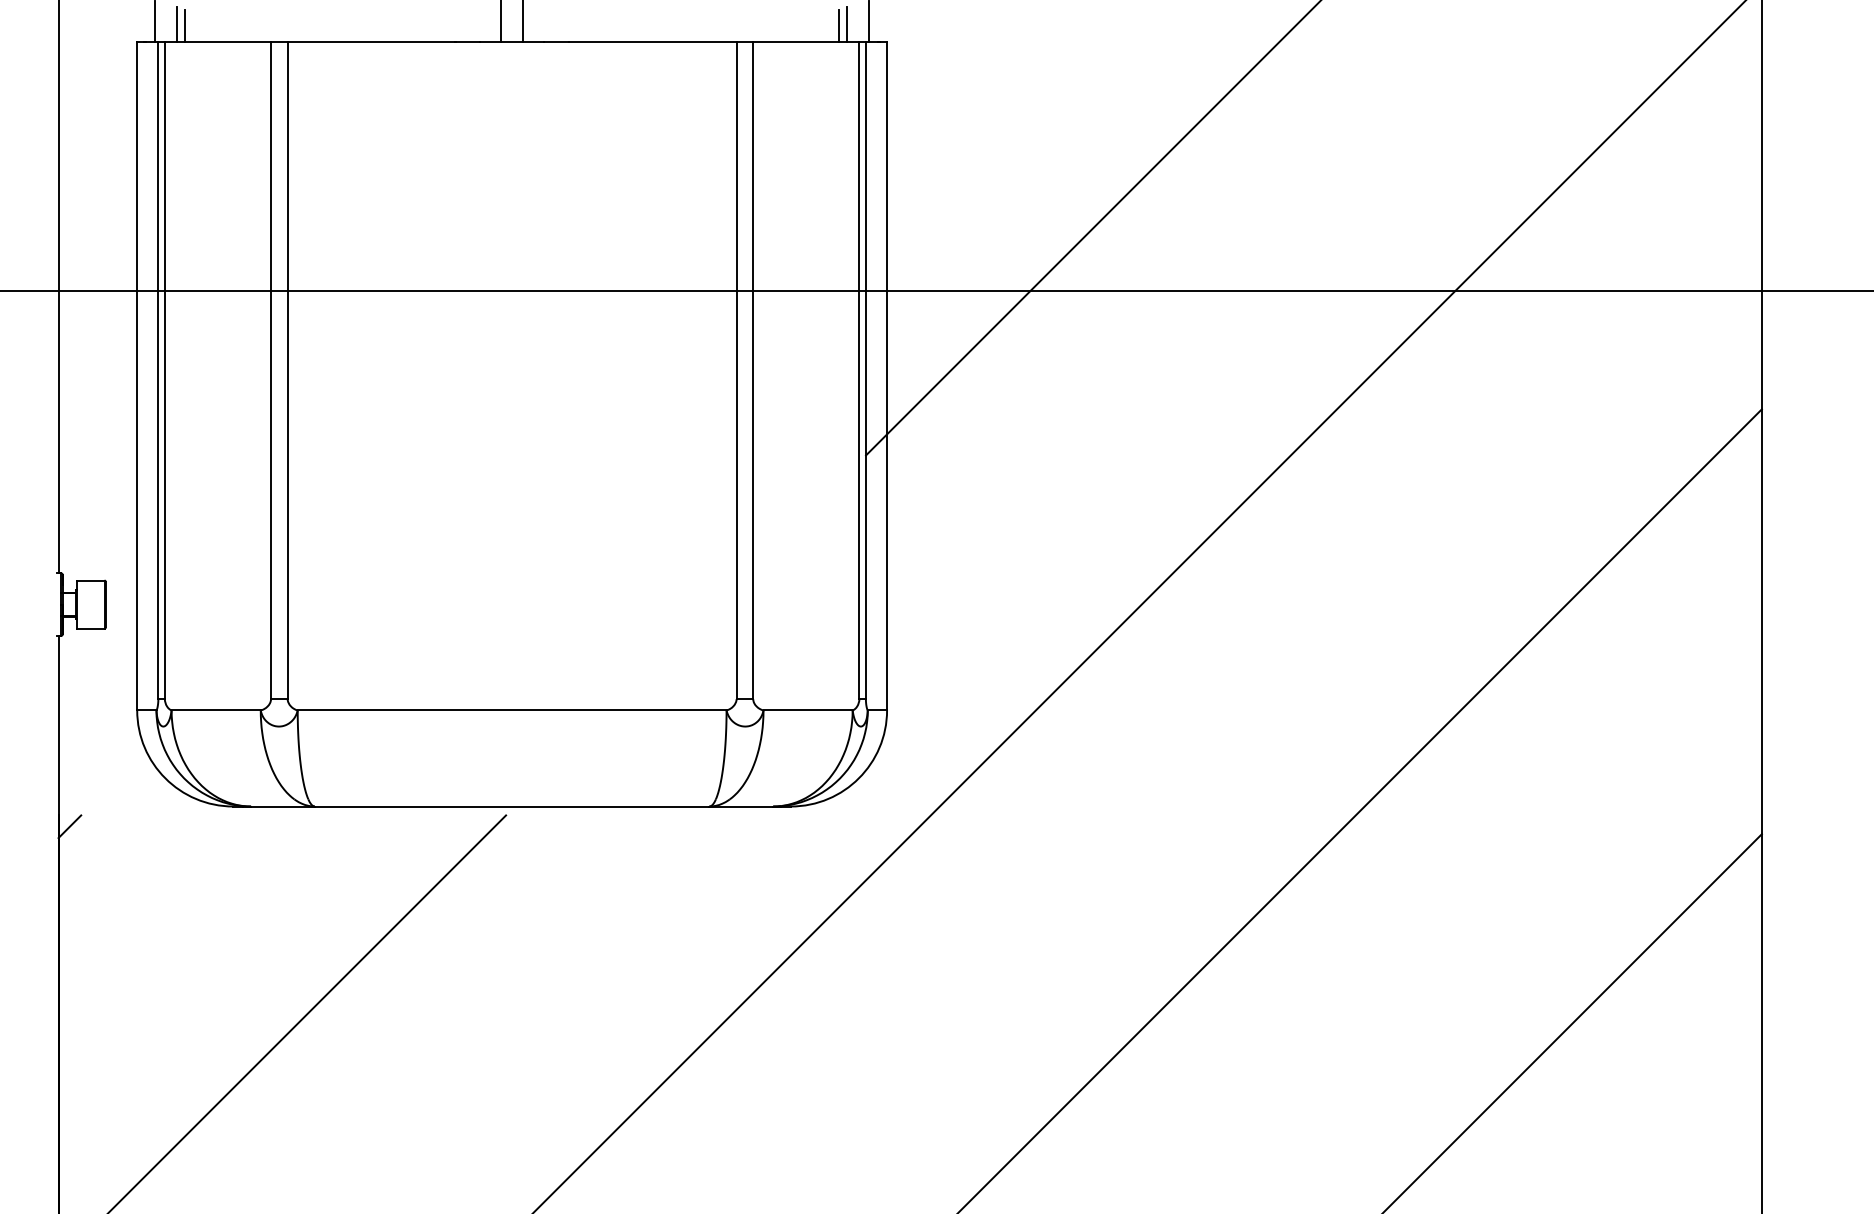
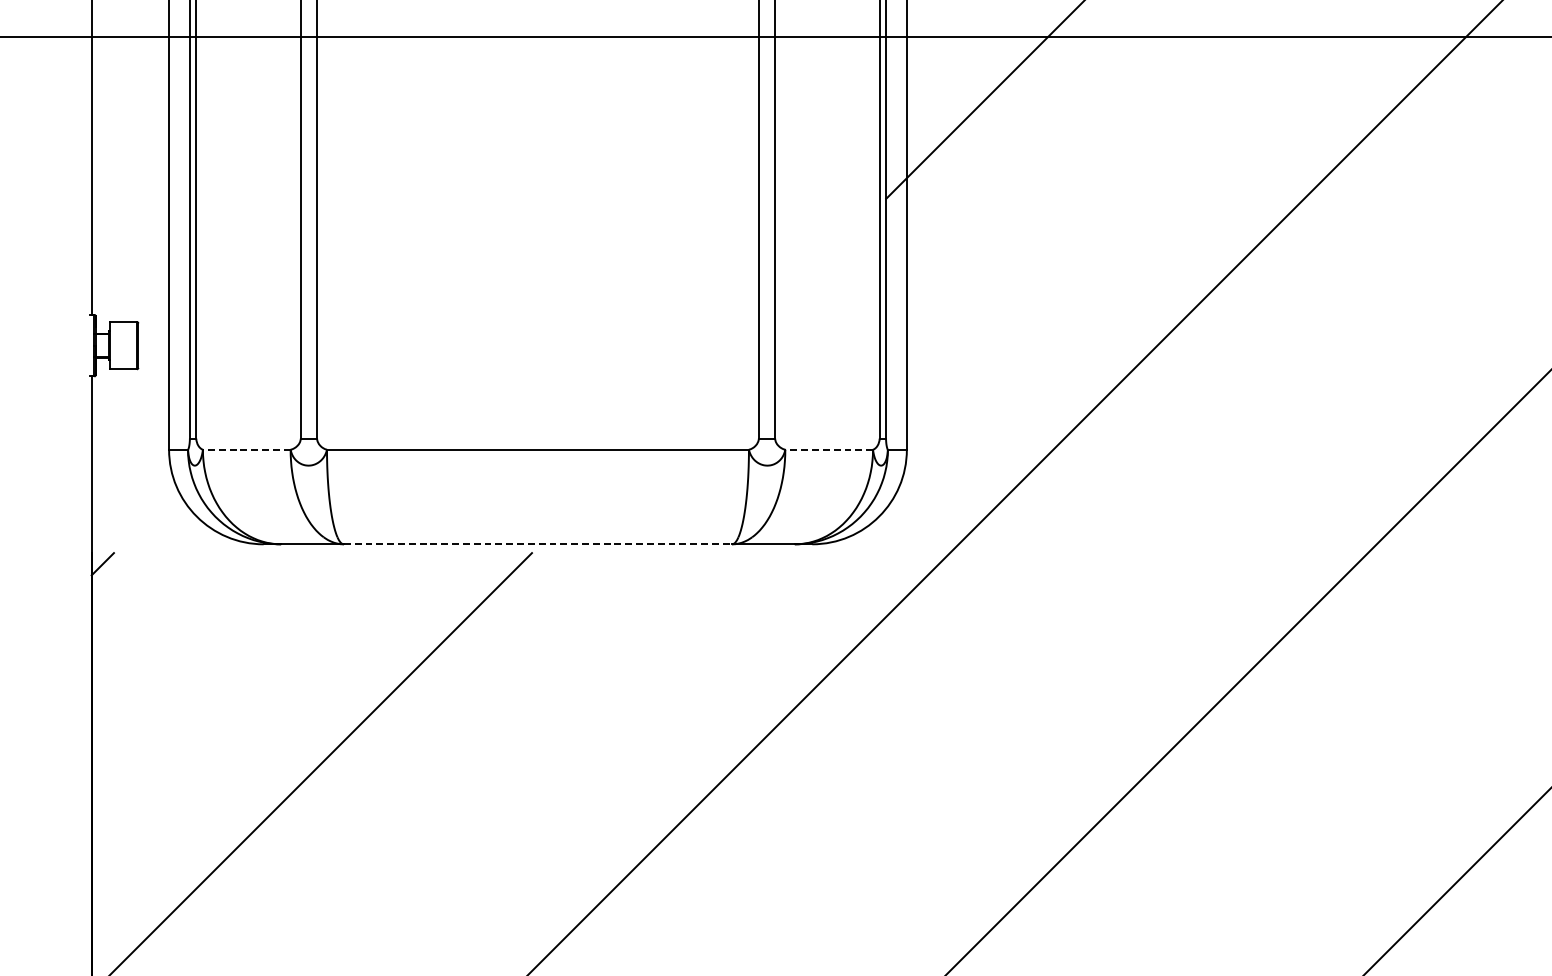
line: (216, 710) -> (247, 449), solid -> dashed
line: (808, 710) -> (829, 449), solid -> dashed
line: (512, 806) -> (538, 544), solid -> dashed

